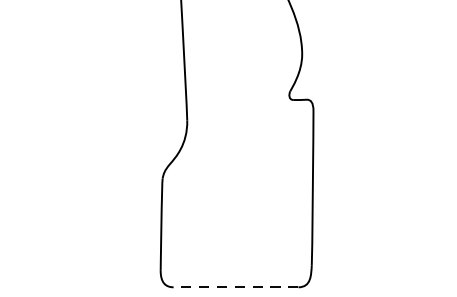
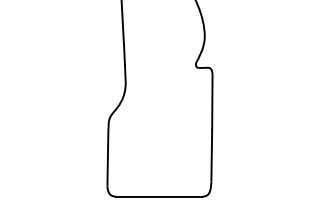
line: (236, 286) -> (159, 196), dashed -> solid

